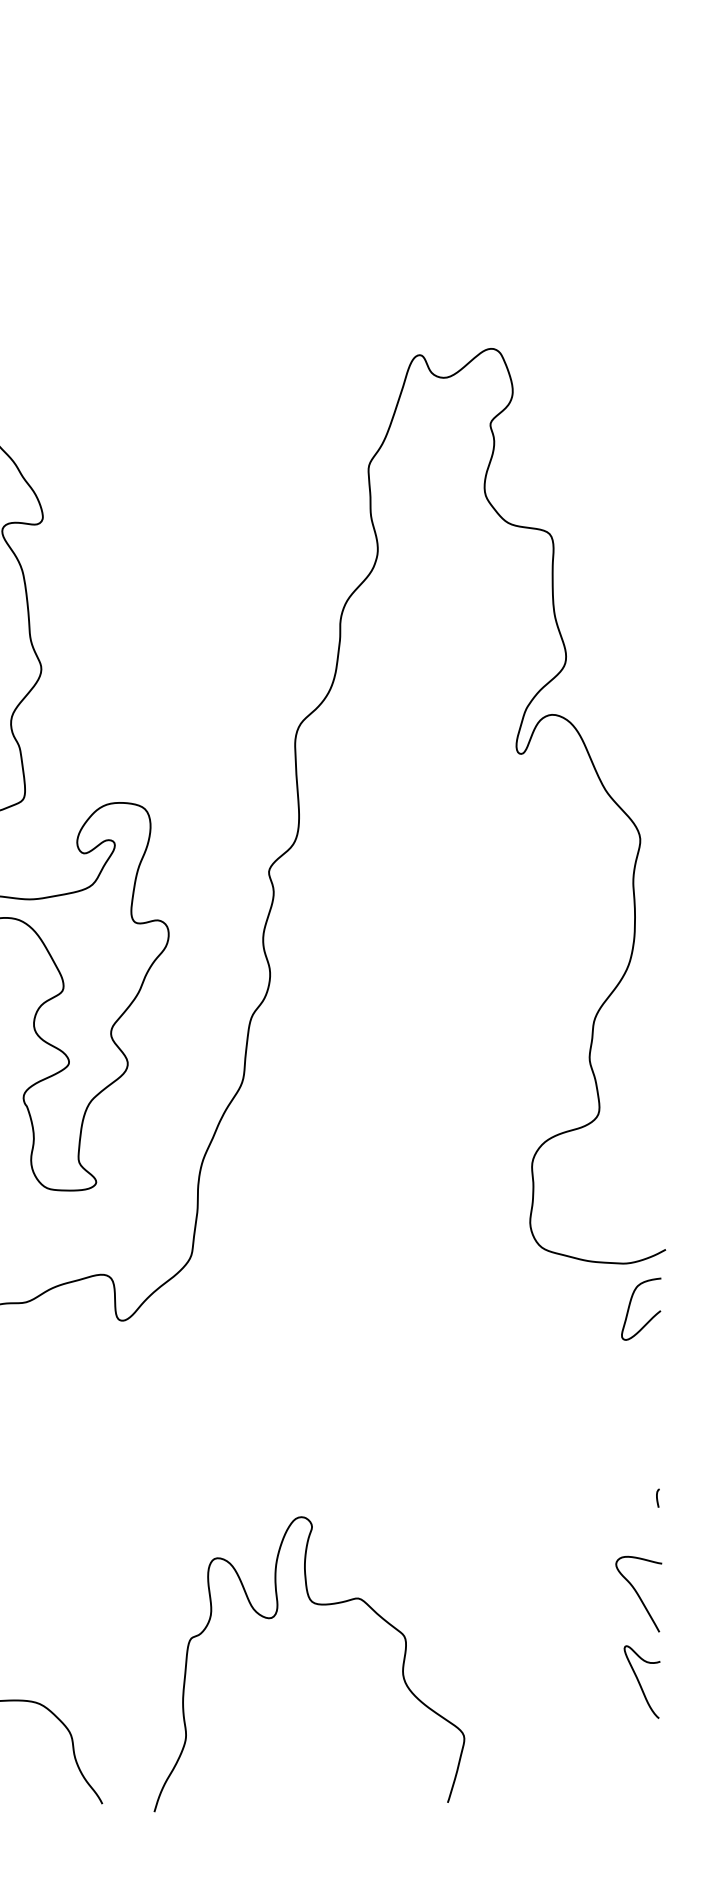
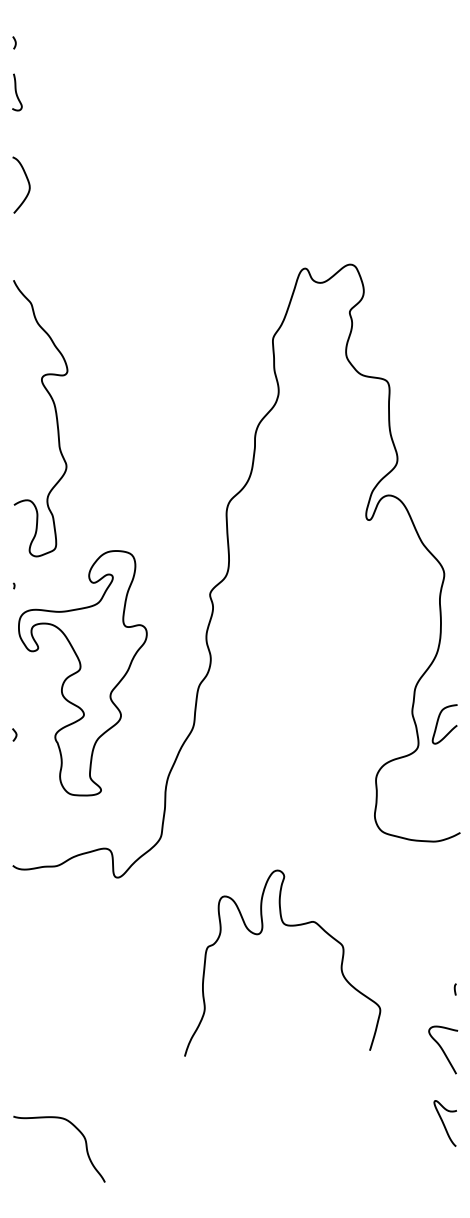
curve: (631, 1306) -> (438, 722), moved
curve: (274, 1618) -> (260, 934), moved
curve: (640, 1681) -> (444, 1123), moved

